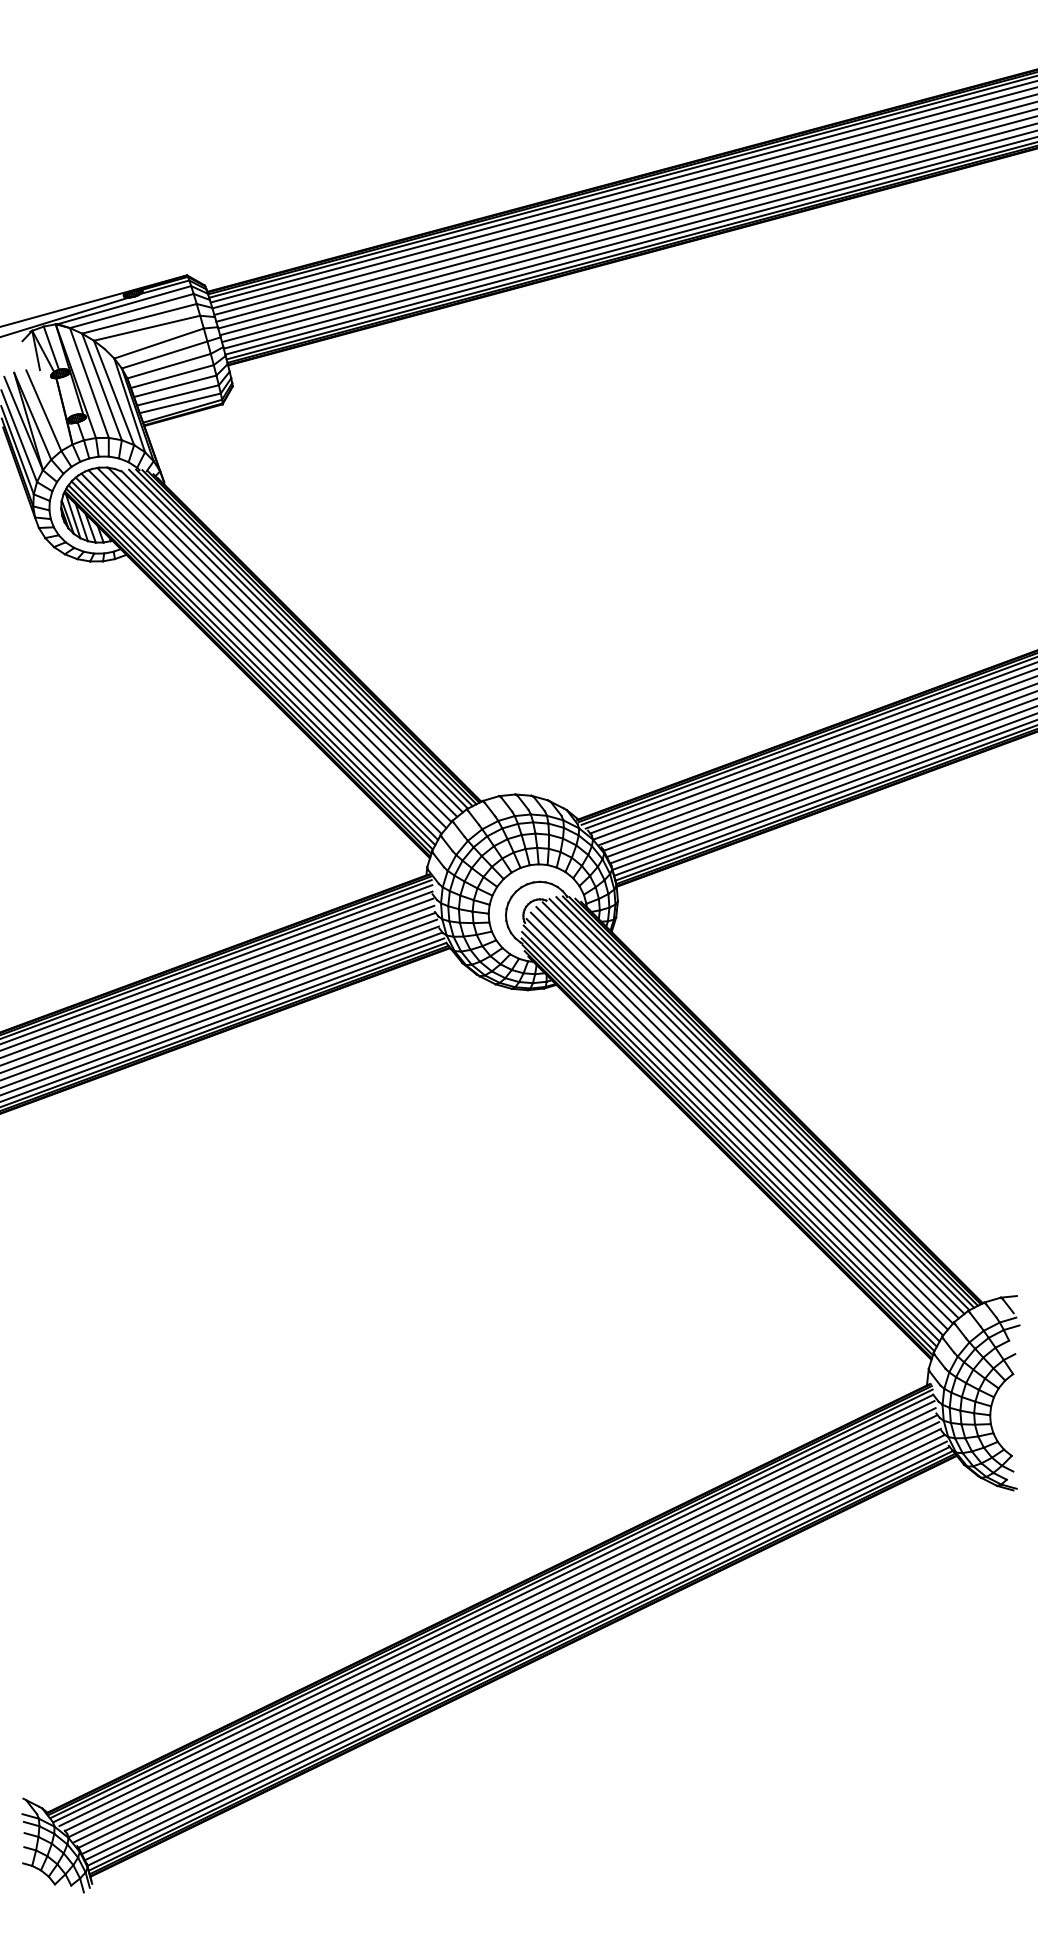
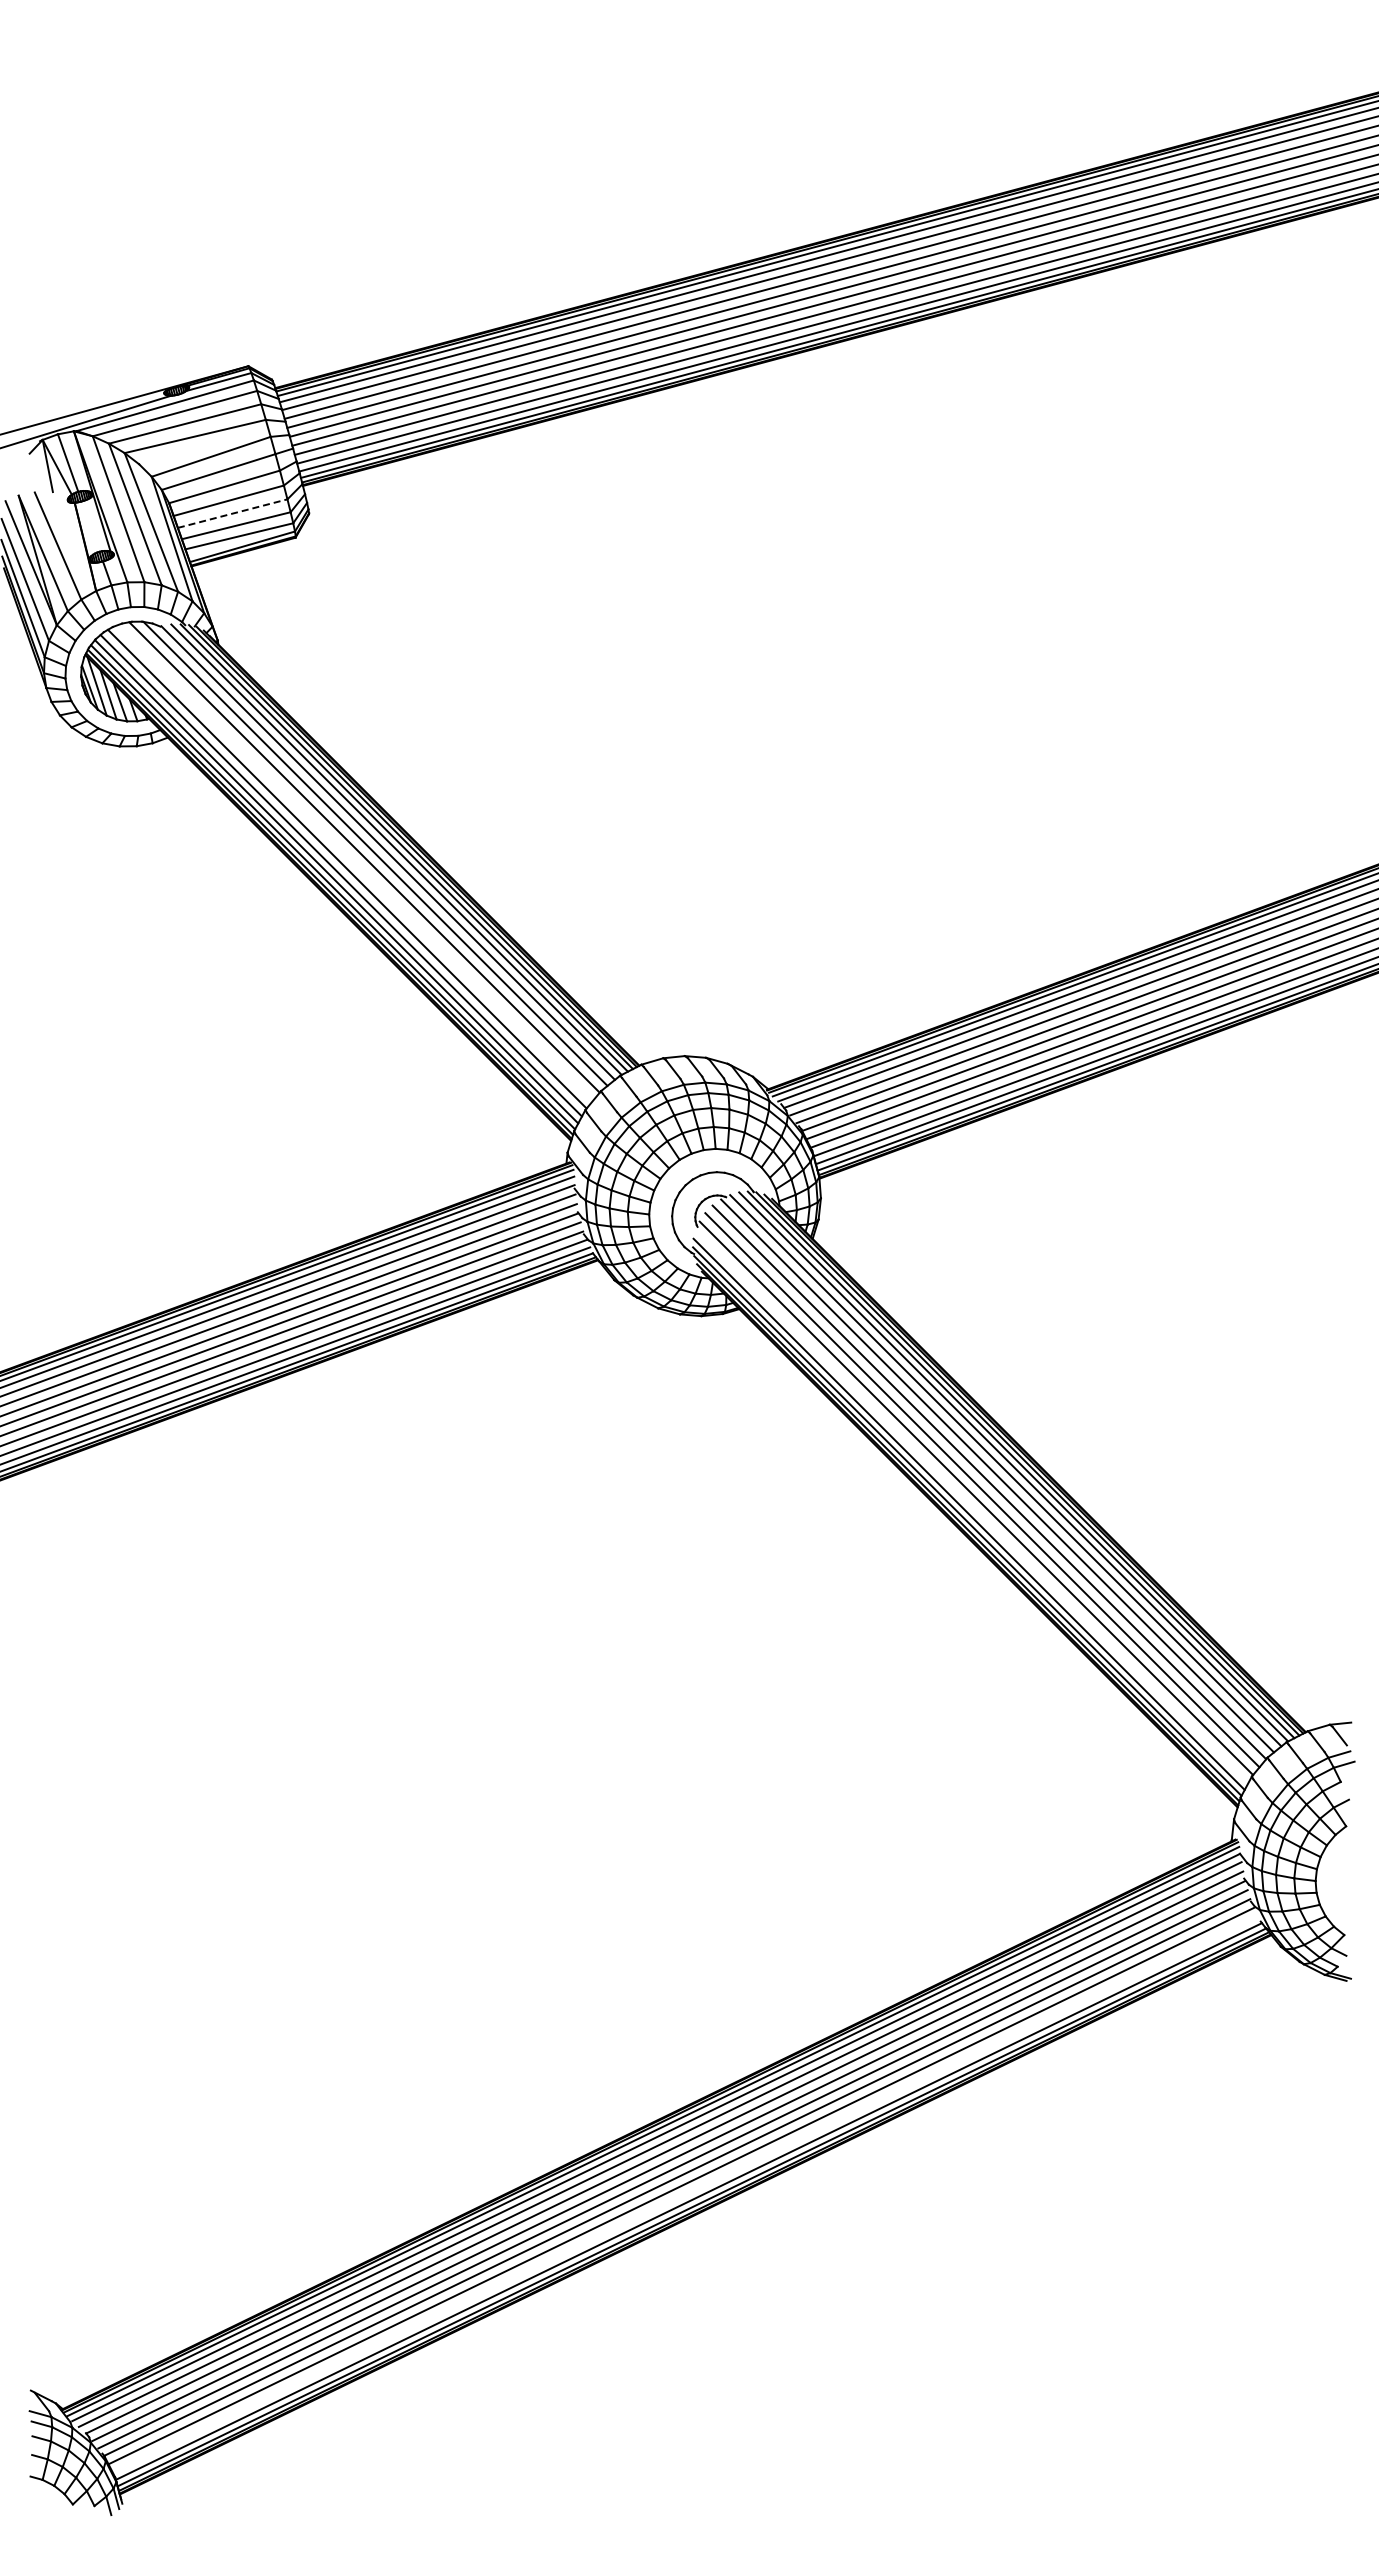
line: (175, 386) -> (232, 513), solid -> dashed
line: (267, 648) -> (355, 862), removed
line: (731, 1133) -> (971, 1506), removed
line: (515, 1651) -> (685, 2194), removed

